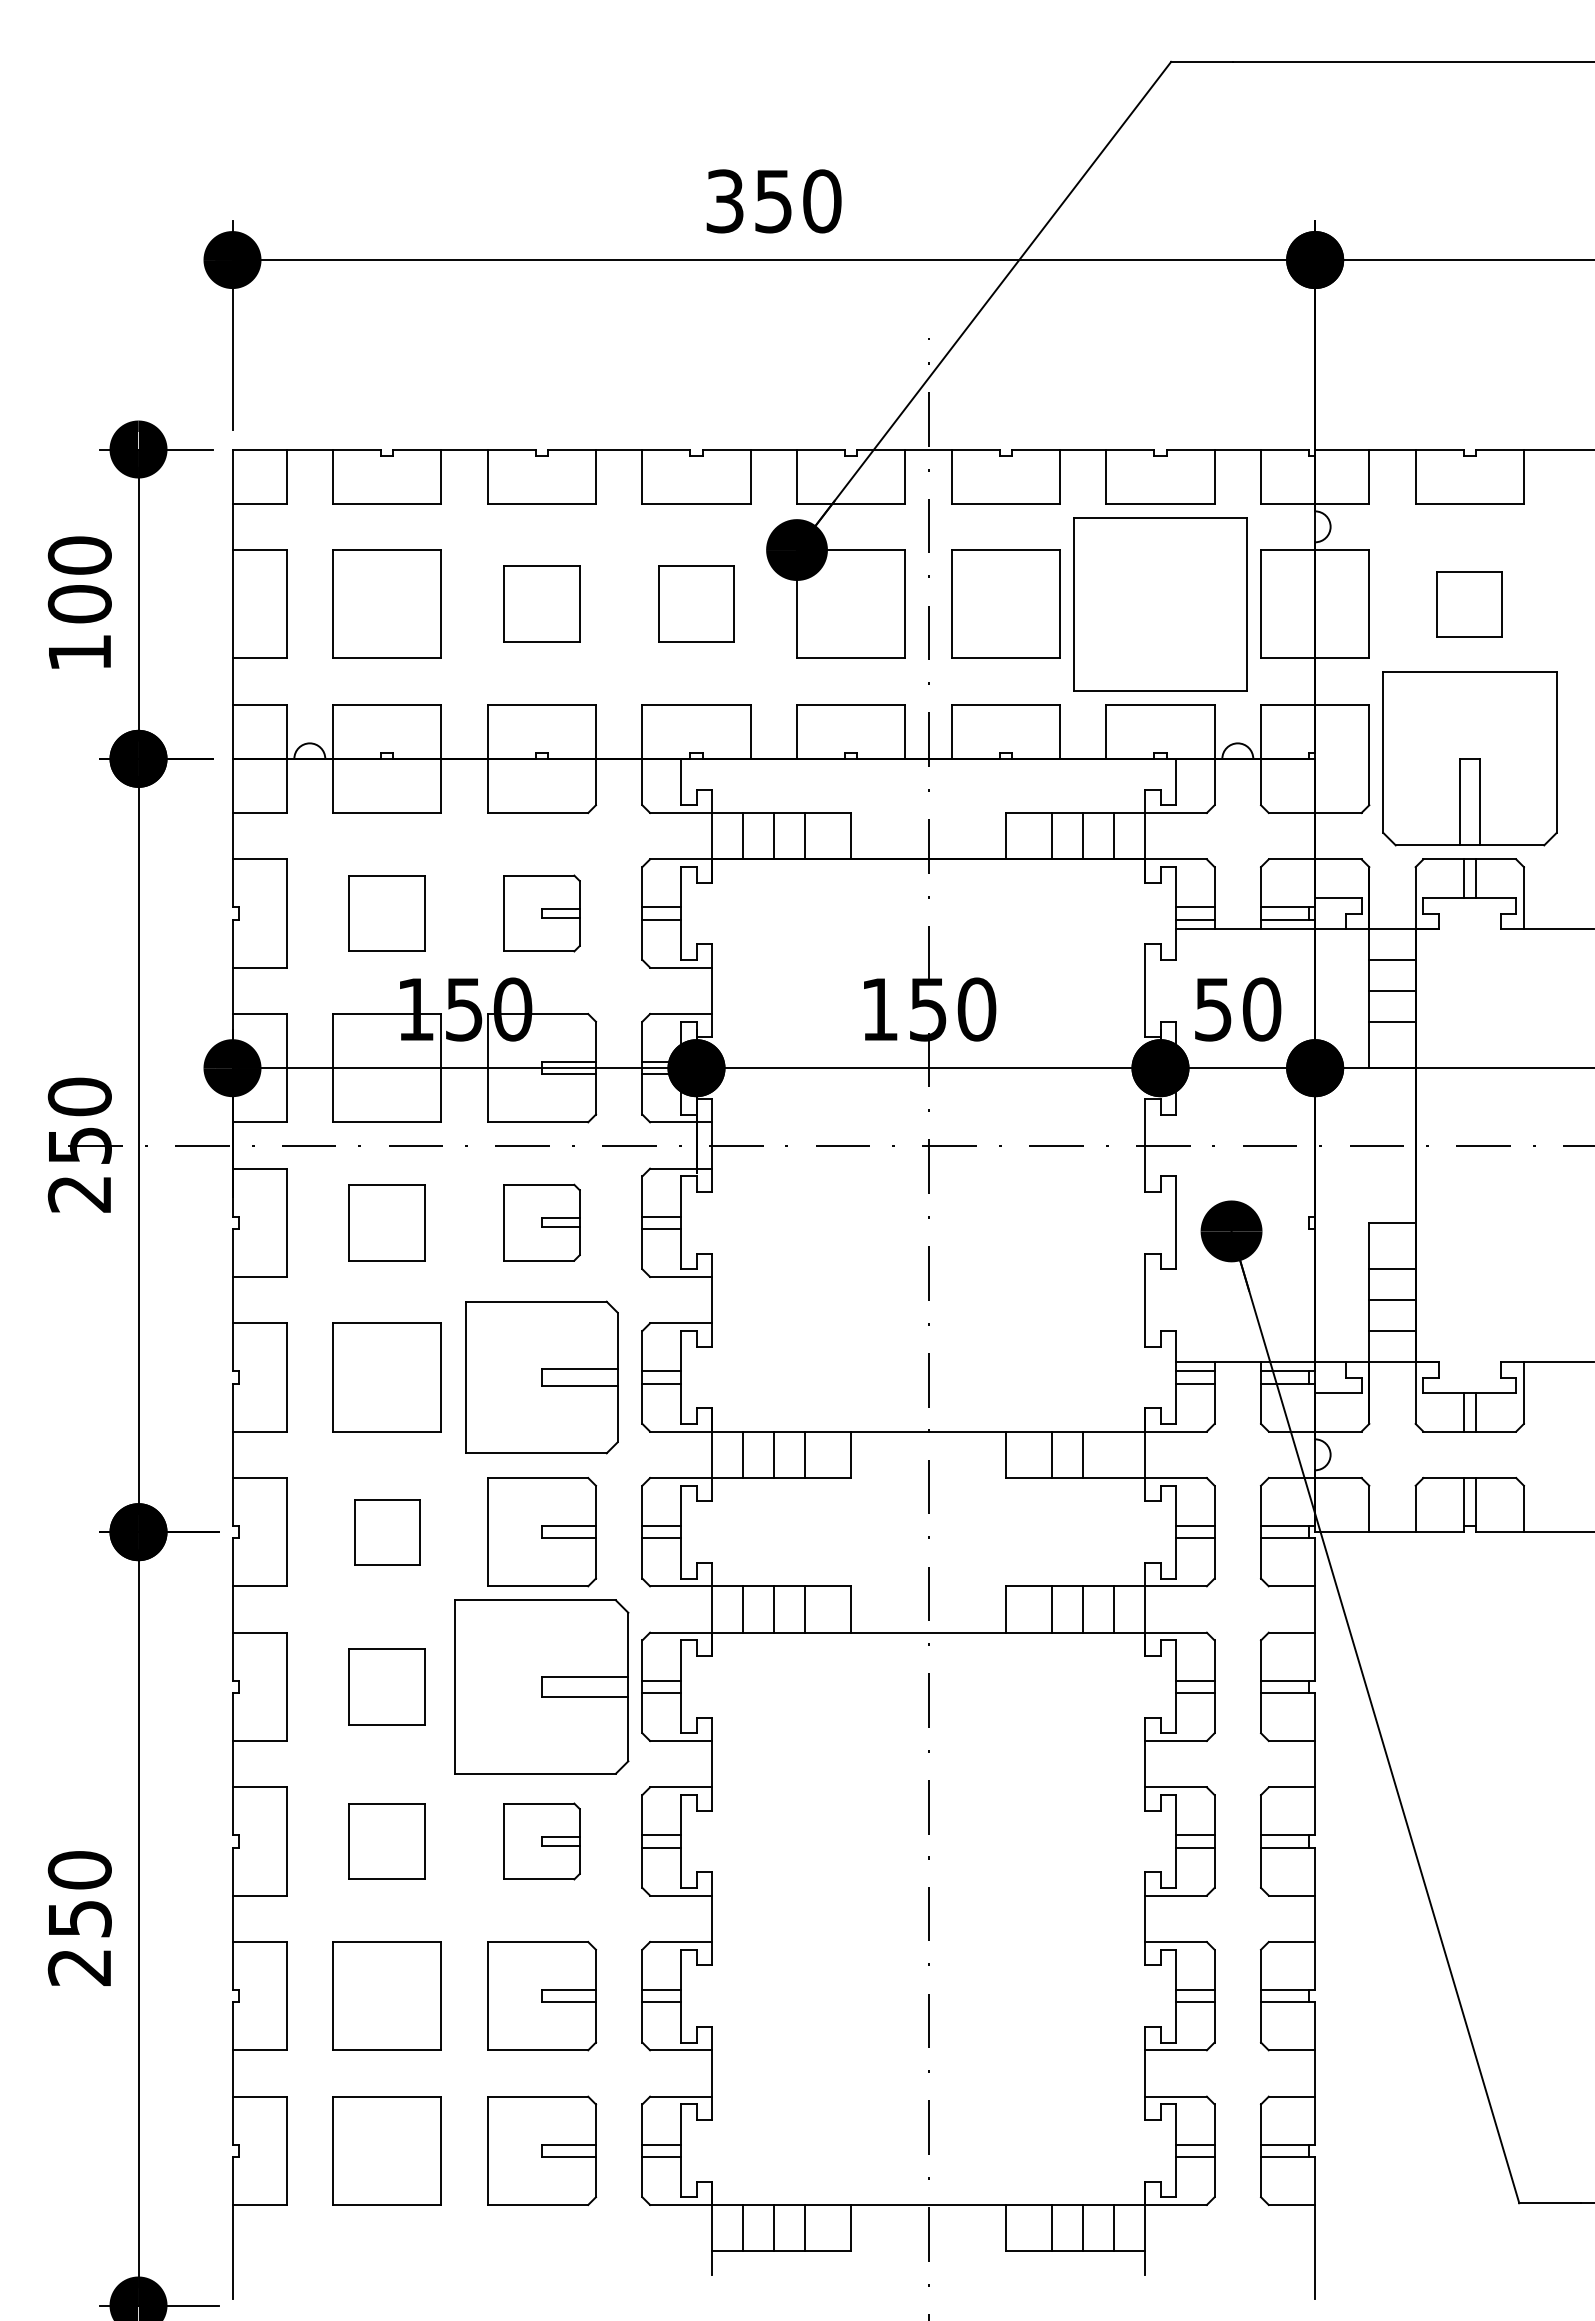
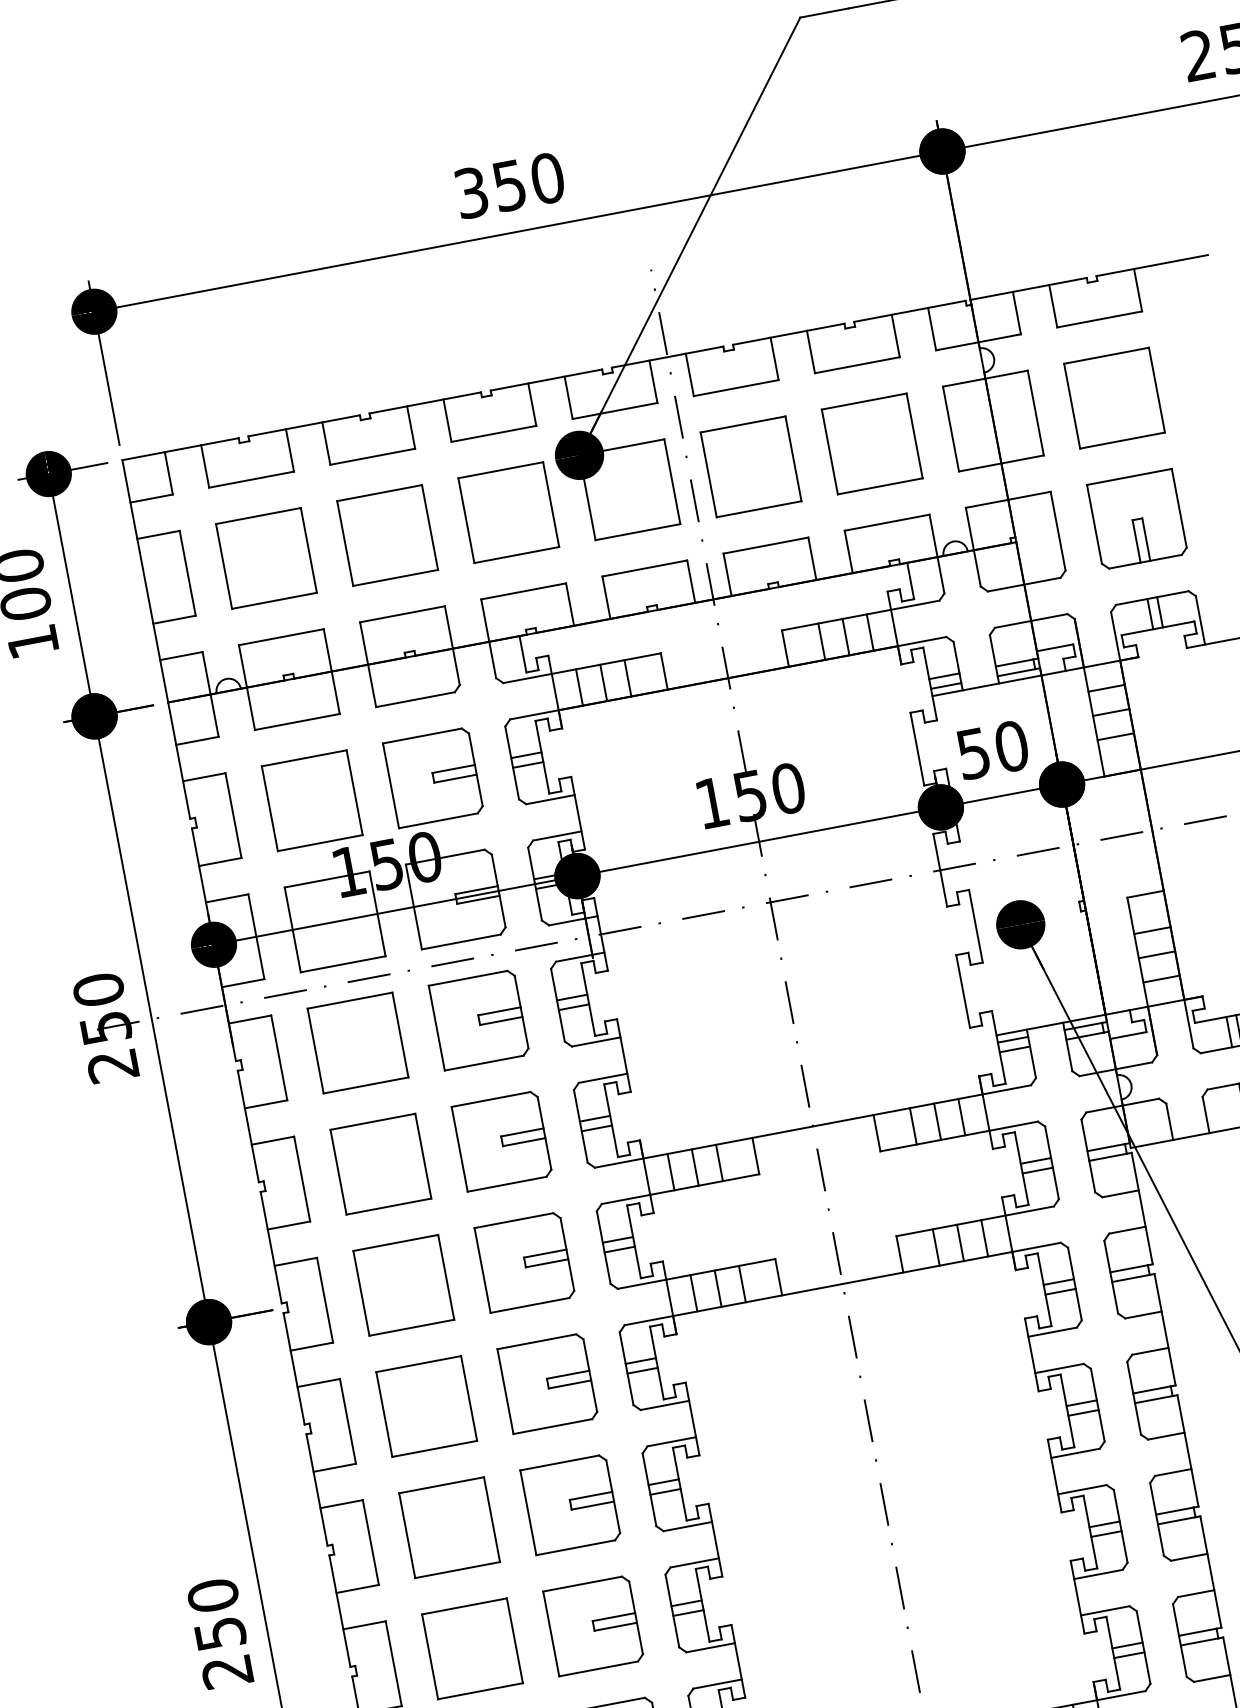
part: (541, 603) -> (387, 535), size x1.43
part: (696, 603) -> (508, 512), size x1.43
part: (1160, 603) -> (872, 443), size x0.62
part: (1469, 603) -> (1114, 397), size x1.67
part: (1469, 758) -> (1137, 519), size x0.62
part: (386, 913) -> (311, 800), size x1.43
part: (541, 913) -> (433, 777), size x1.43
part: (386, 1222) -> (357, 1042), size x1.43
part: (541, 1222) -> (478, 1019), size x1.43
part: (541, 1377) -> (501, 1141), size x0.71
line: (1114, 1454) -> (962, 1116), added
part: (386, 1531) -> (403, 1284), size x1.67
part: (386, 1686) -> (426, 1406), size x1.43
part: (541, 1686) -> (547, 1383), size x0.62
part: (386, 1841) -> (449, 1527), size x1.43
part: (541, 1841) -> (570, 1504), size x1.43

